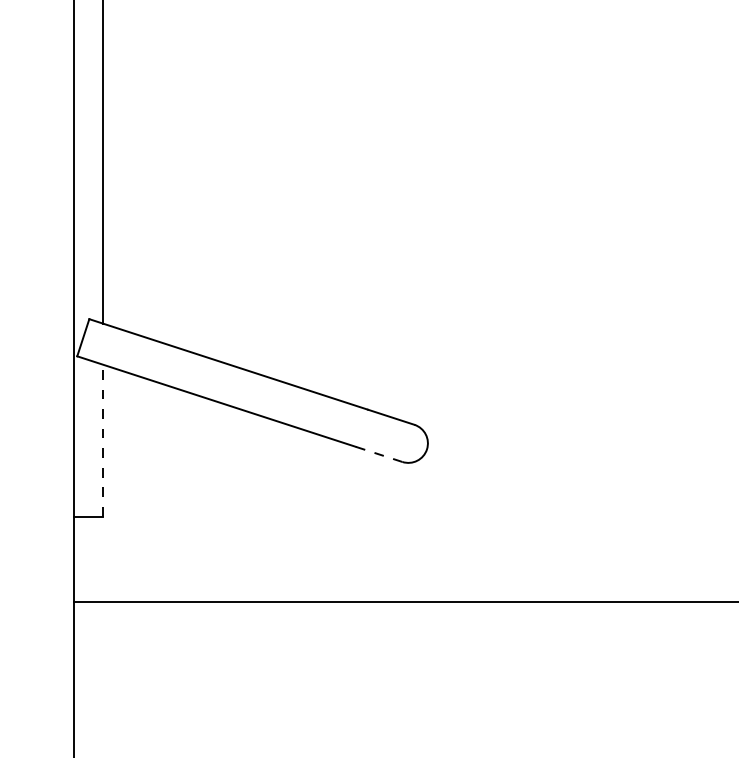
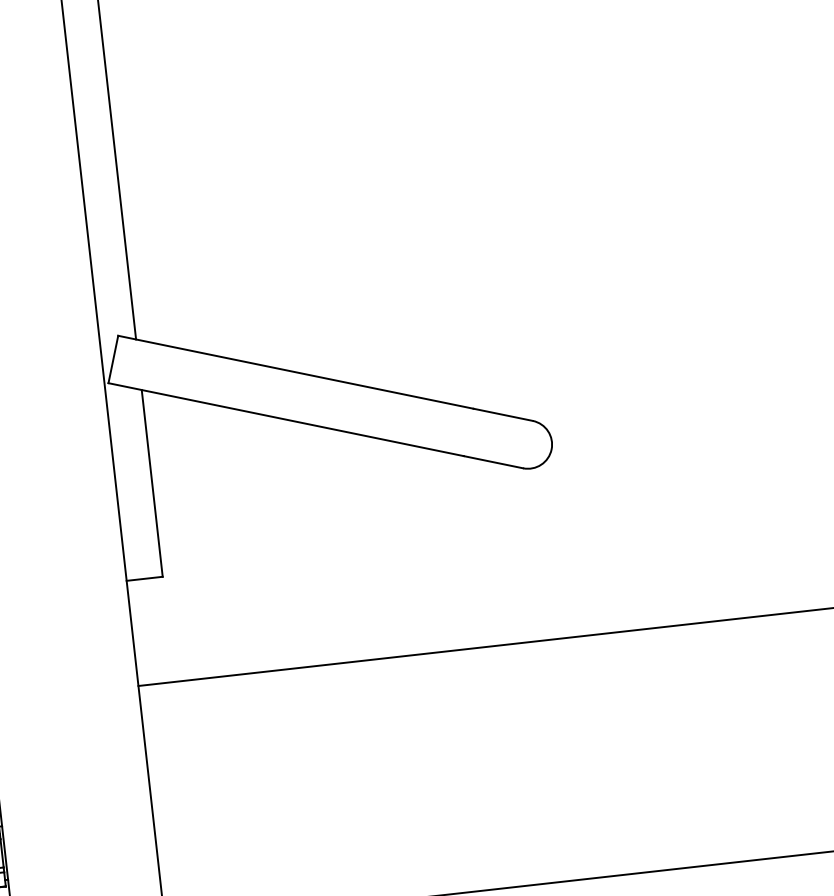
line: (103, 440) -> (152, 483), dashed -> solid
line: (379, 454) -> (493, 462), dashed -> solid

